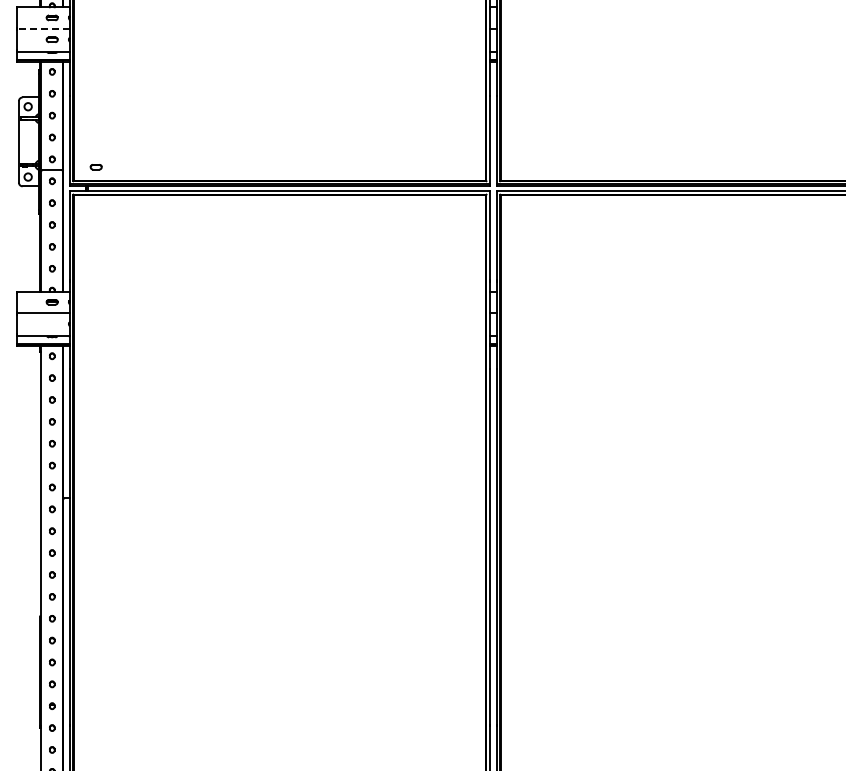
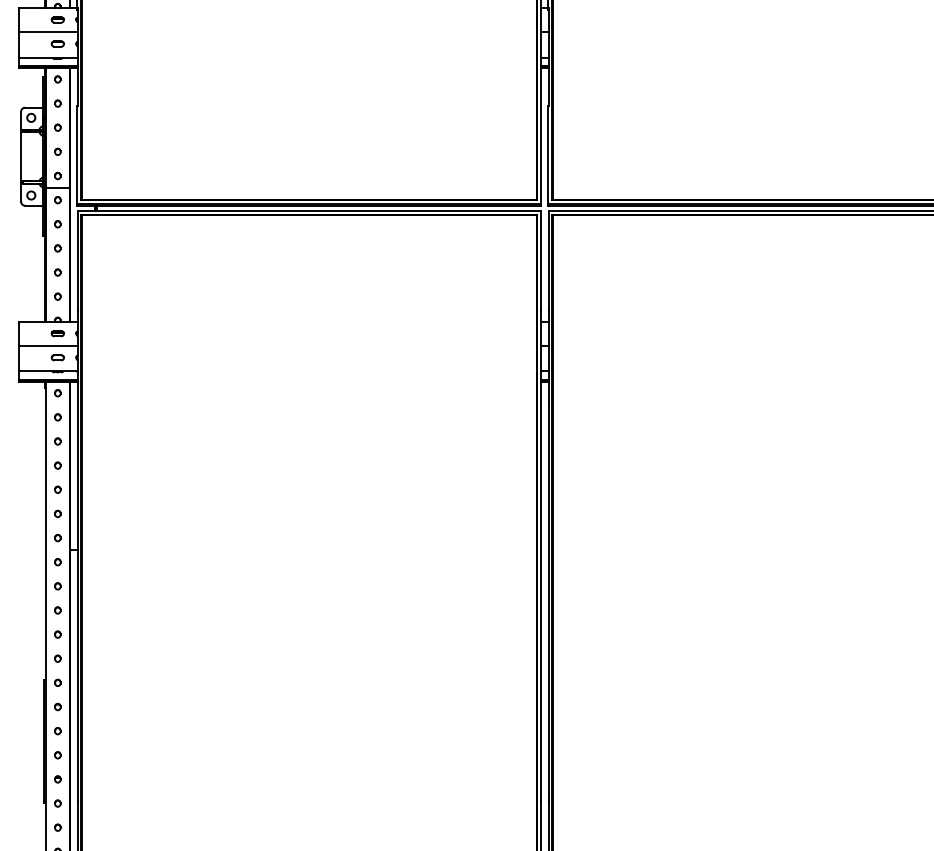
line: (43, 29) -> (48, 32), dashed -> solid
part: (95, 167) -> (57, 358), moved

